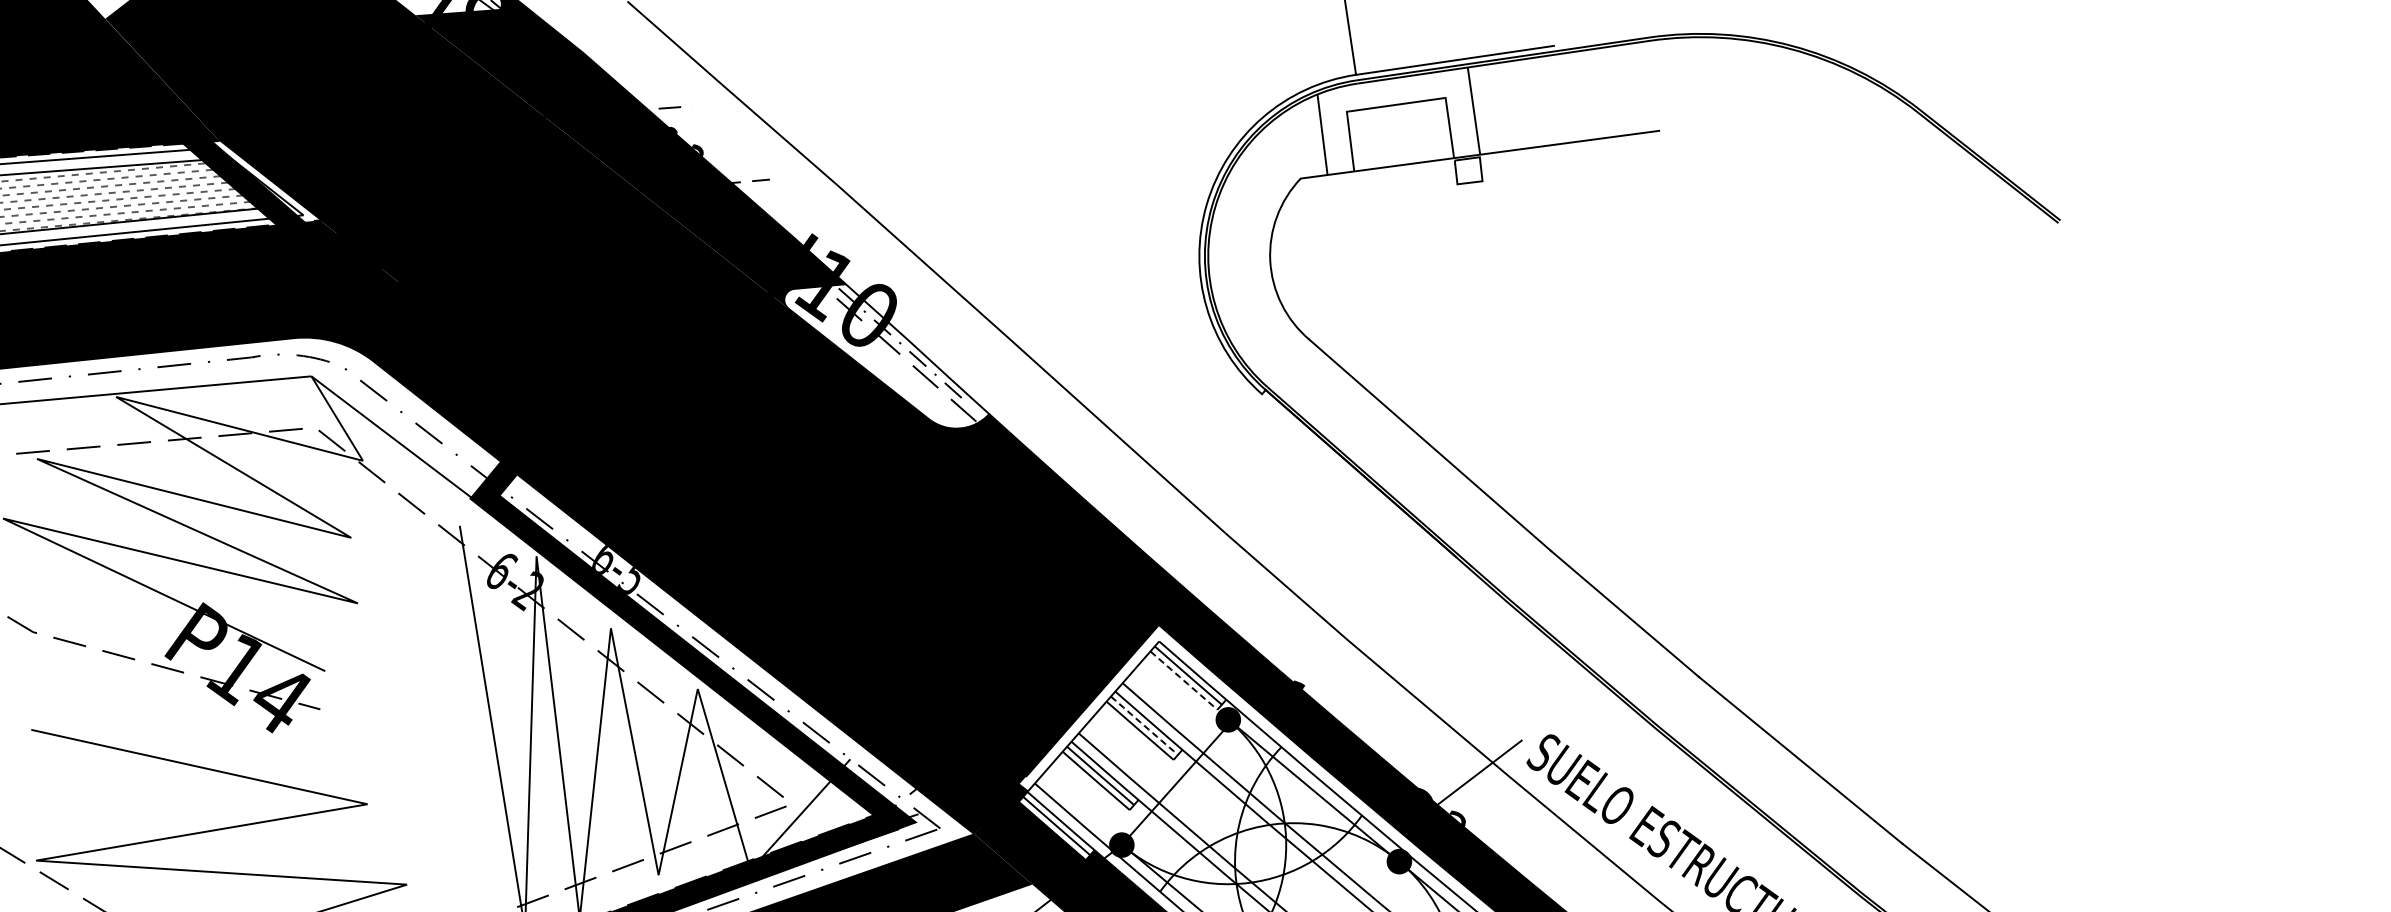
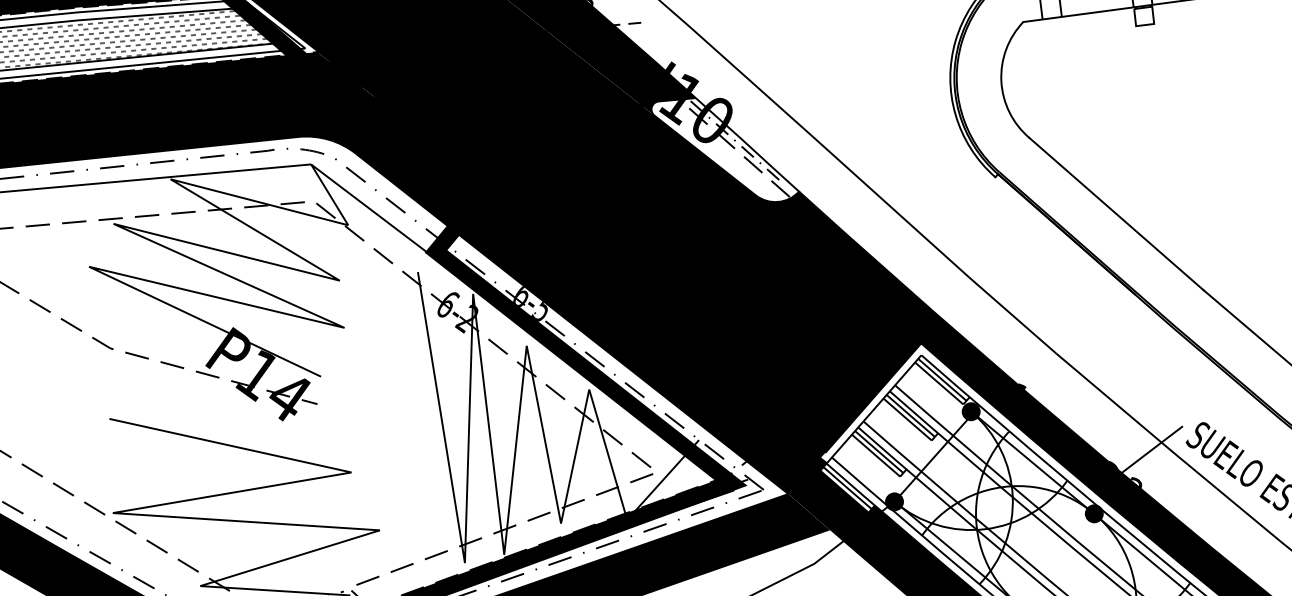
line: (1183, 680) -> (938, 383), dashed -> solid
line: (1144, 725) -> (910, 415), dashed -> solid

